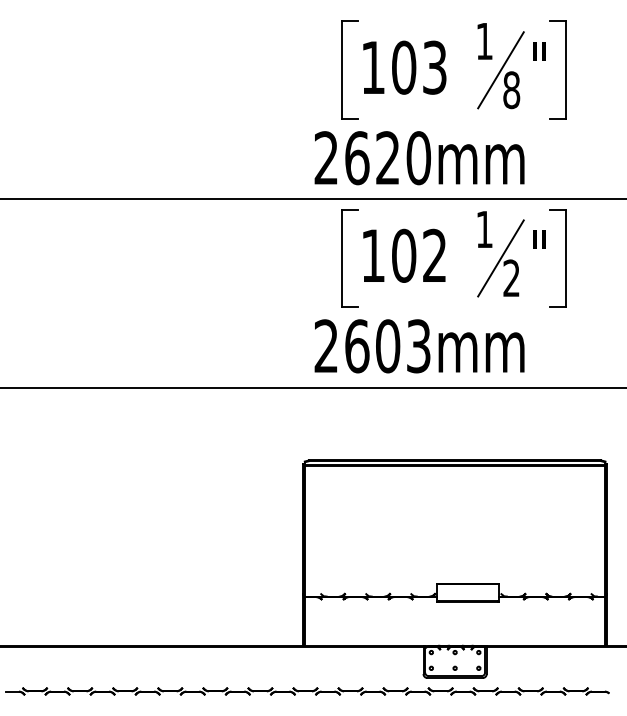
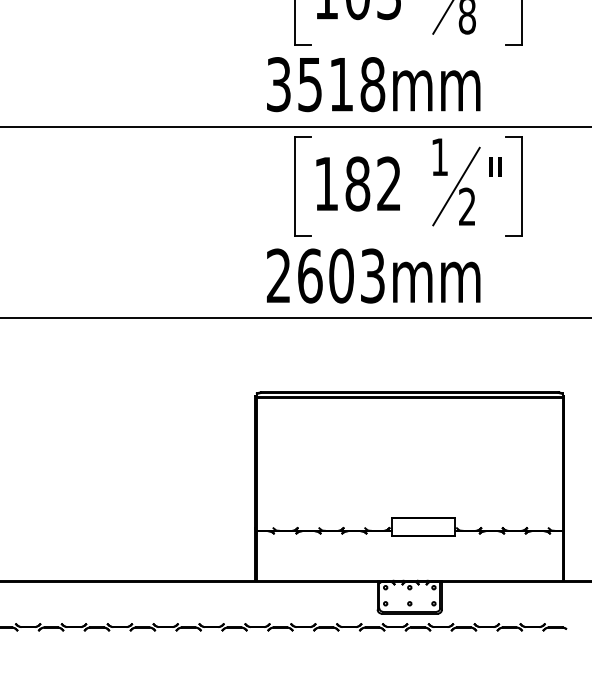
text: (372, 158) -> (325, 84), 2620mm -> 3518mm
text: (404, 255) -> (358, 183), 102 -> 182

